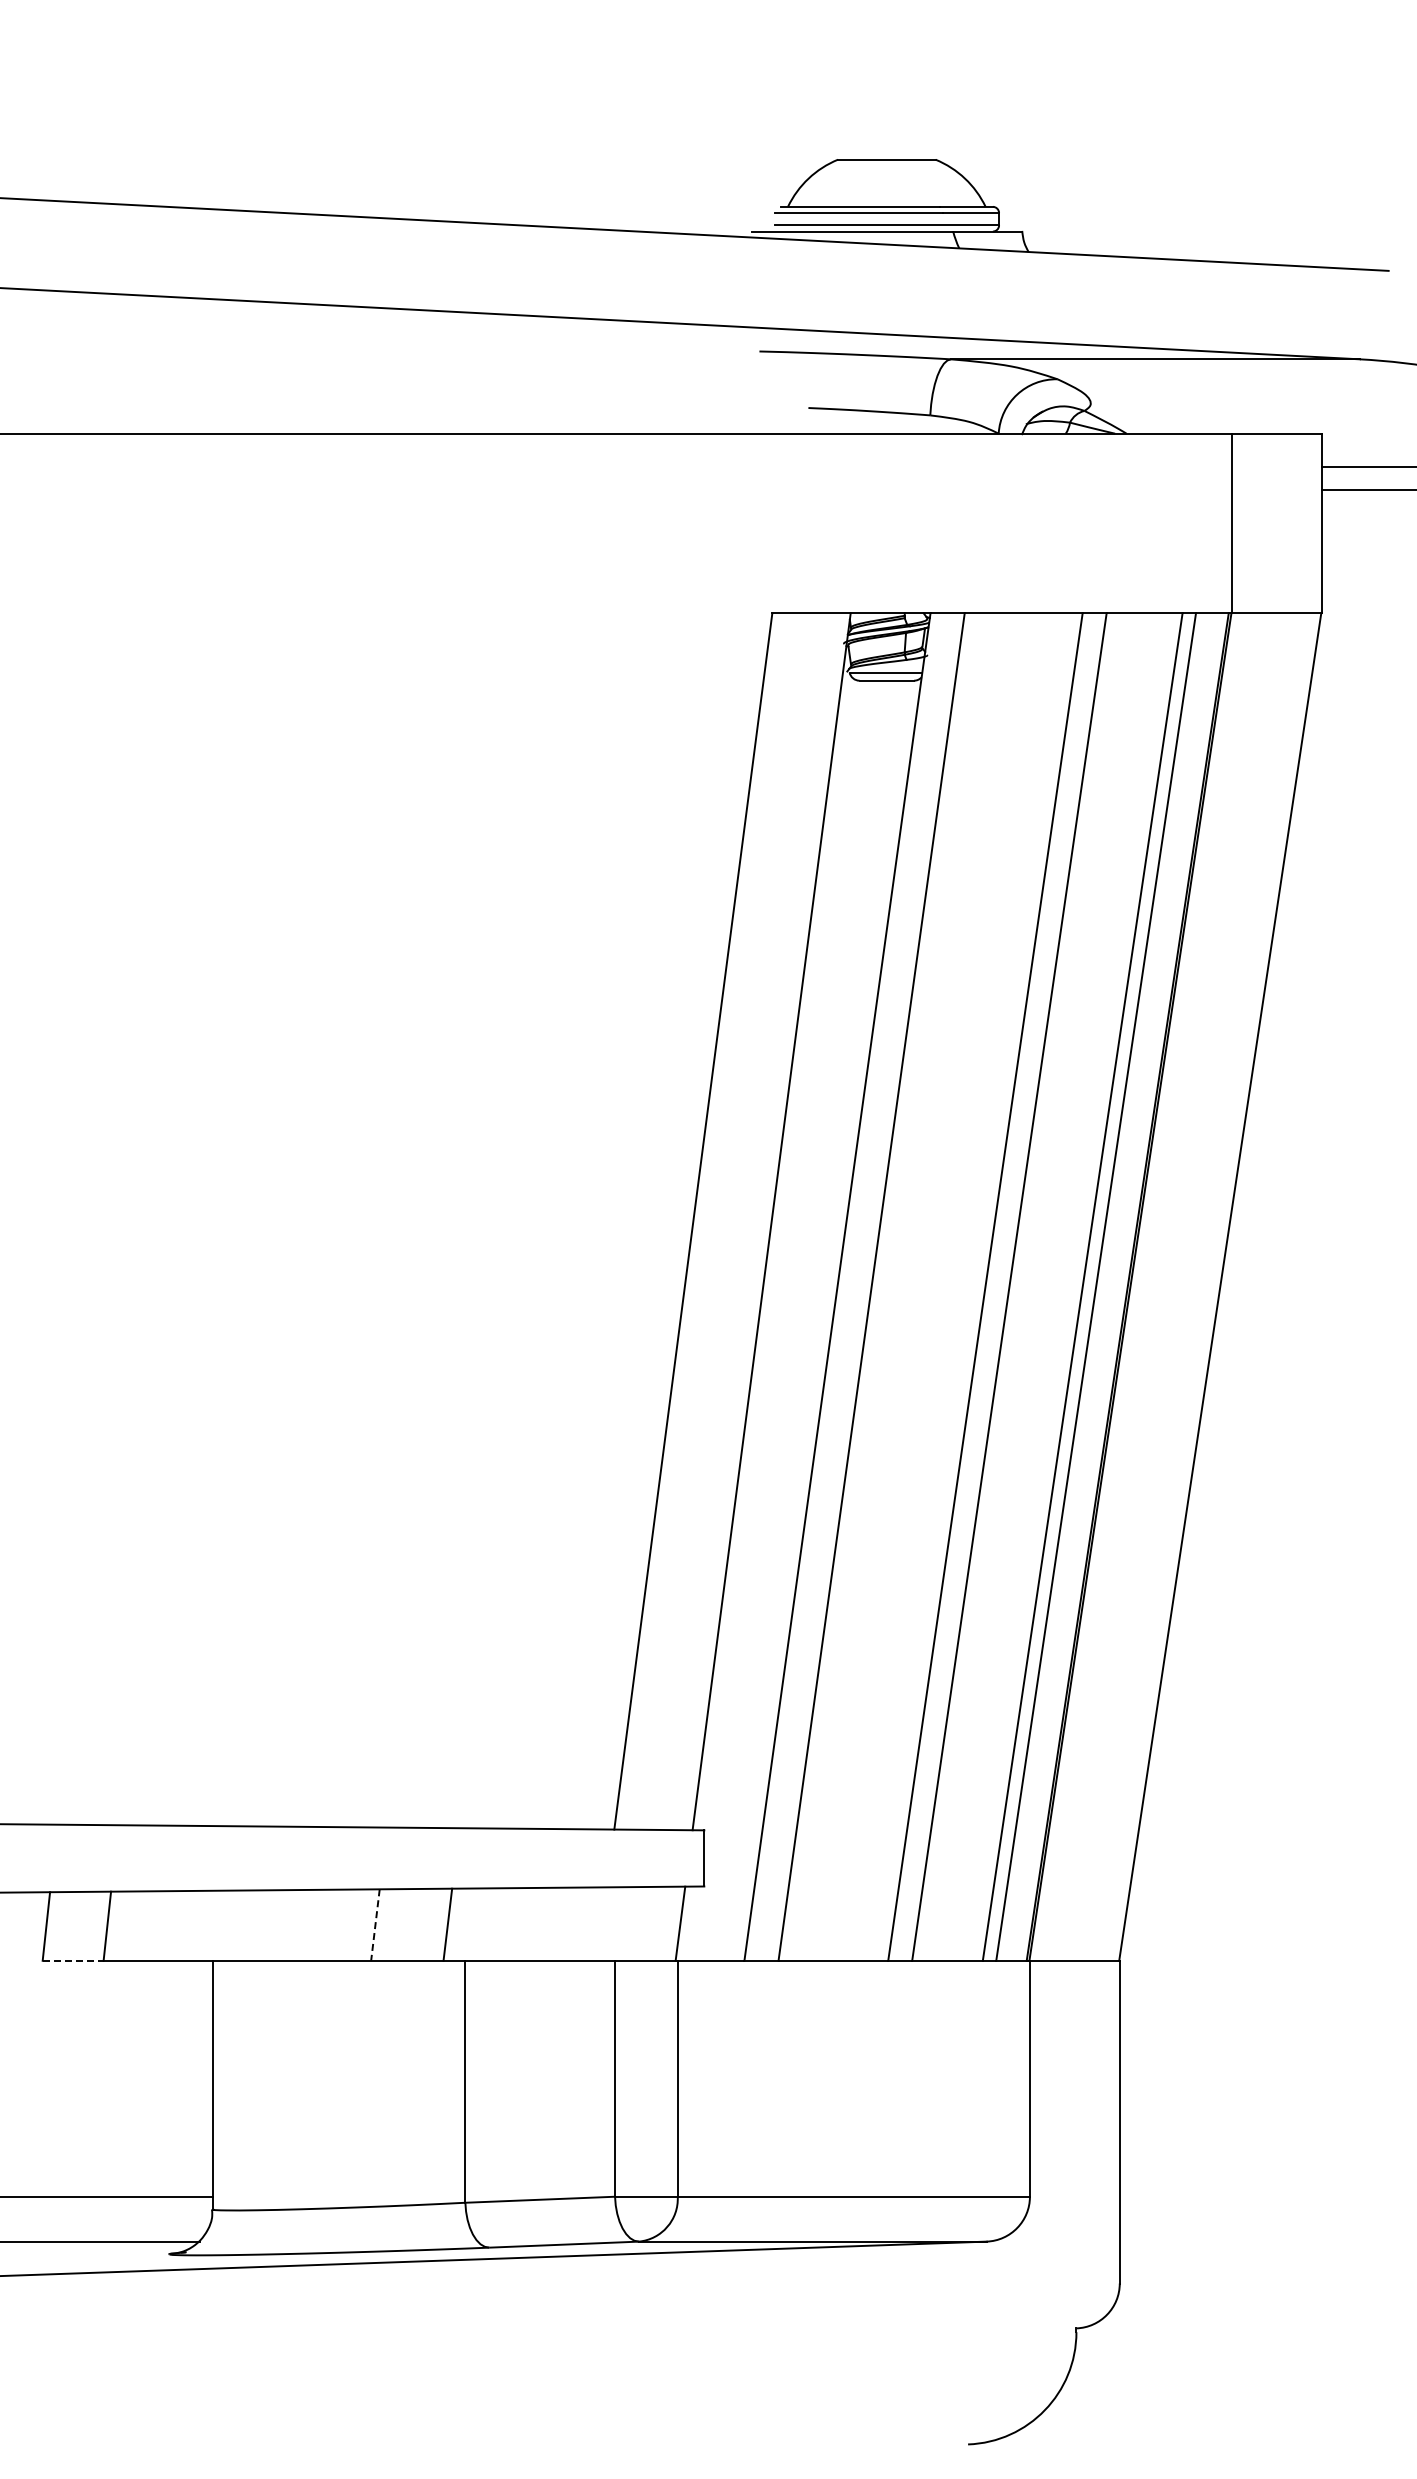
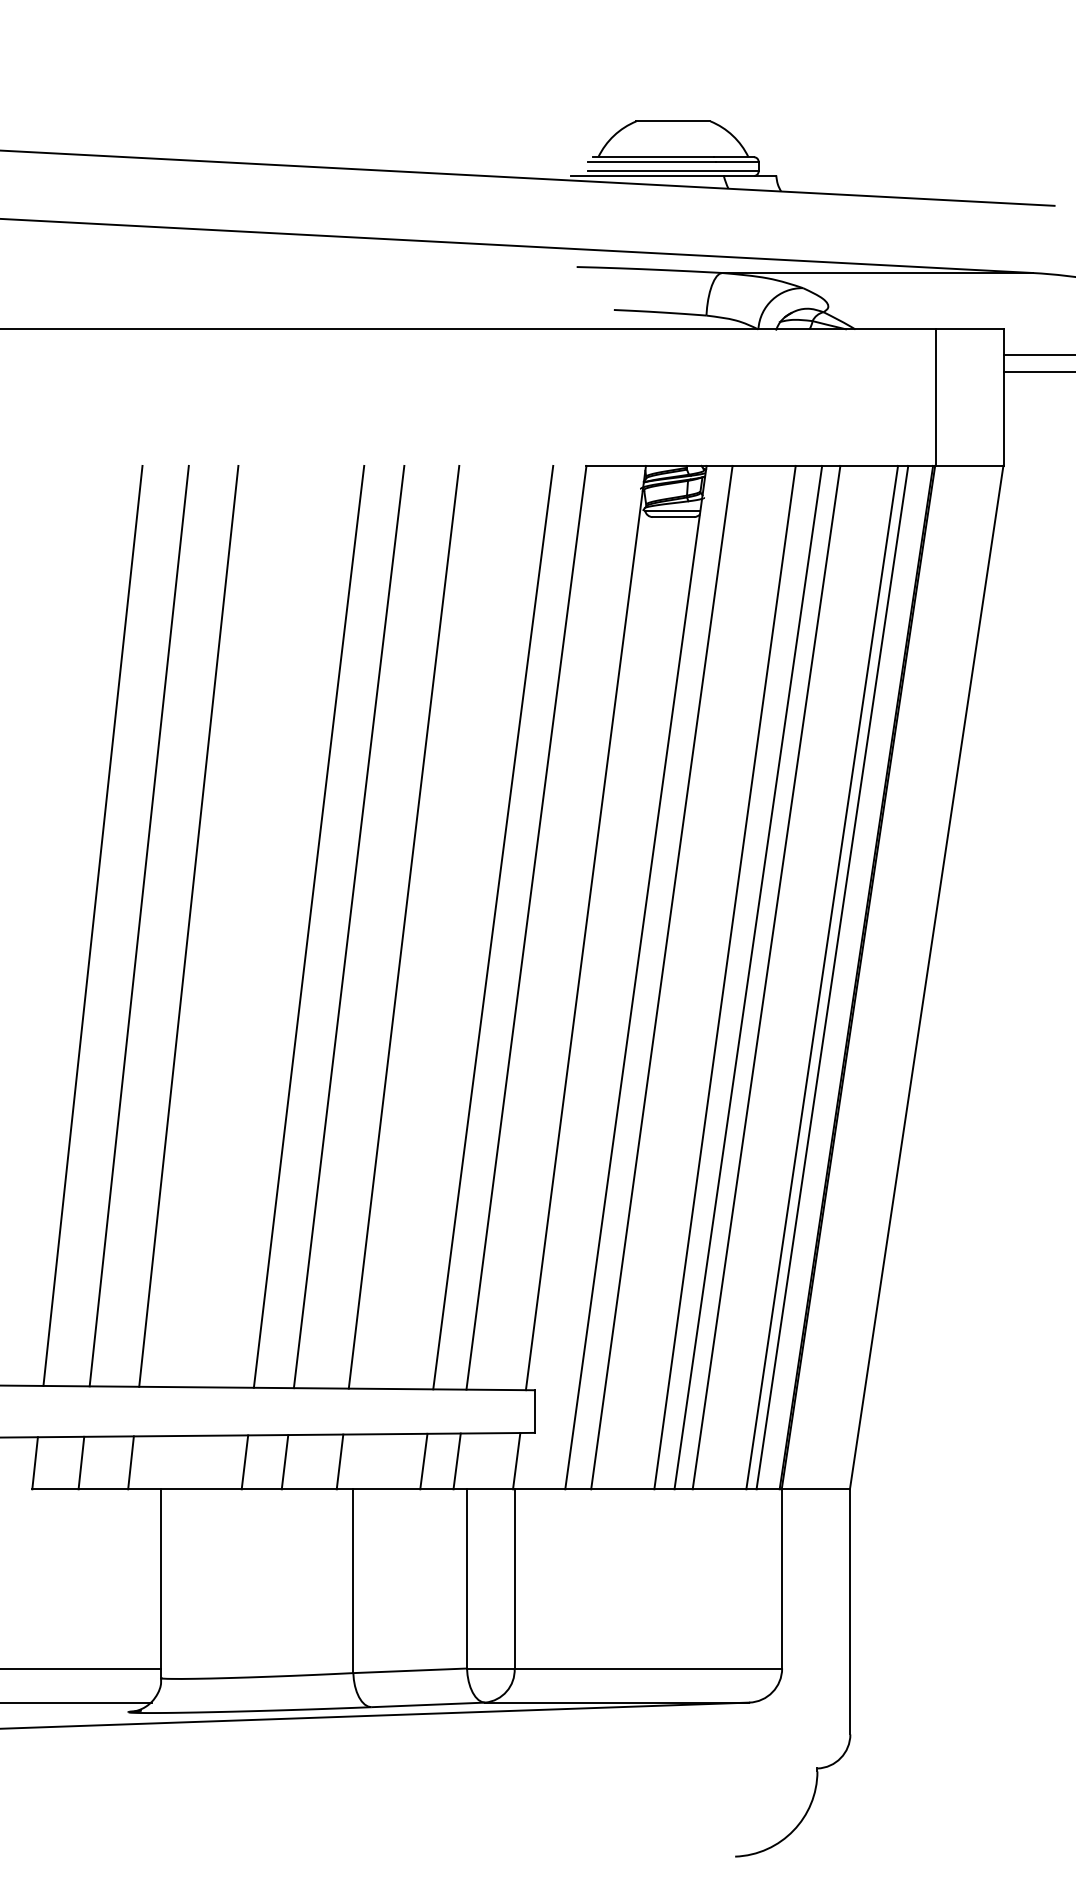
line: (122, 1218) -> (92, 925), added
line: (183, 1219) -> (139, 926), added
line: (248, 1219) -> (188, 926), added
line: (406, 1220) -> (308, 927), added
line: (459, 1220) -> (348, 927), added
line: (531, 1220) -> (403, 927), added
line: (649, 1221) -> (493, 927), added
line: (954, 1286) -> (724, 977), added
line: (557, 1923) -> (423, 1460), added
line: (601, 1923) -> (456, 1460), added
line: (322, 1924) -> (244, 1461), added
line: (172, 1925) -> (130, 1462), added
line: (375, 1925) -> (285, 1462), dashed -> solid
line: (73, 1960) -> (55, 1489), dashed -> solid

